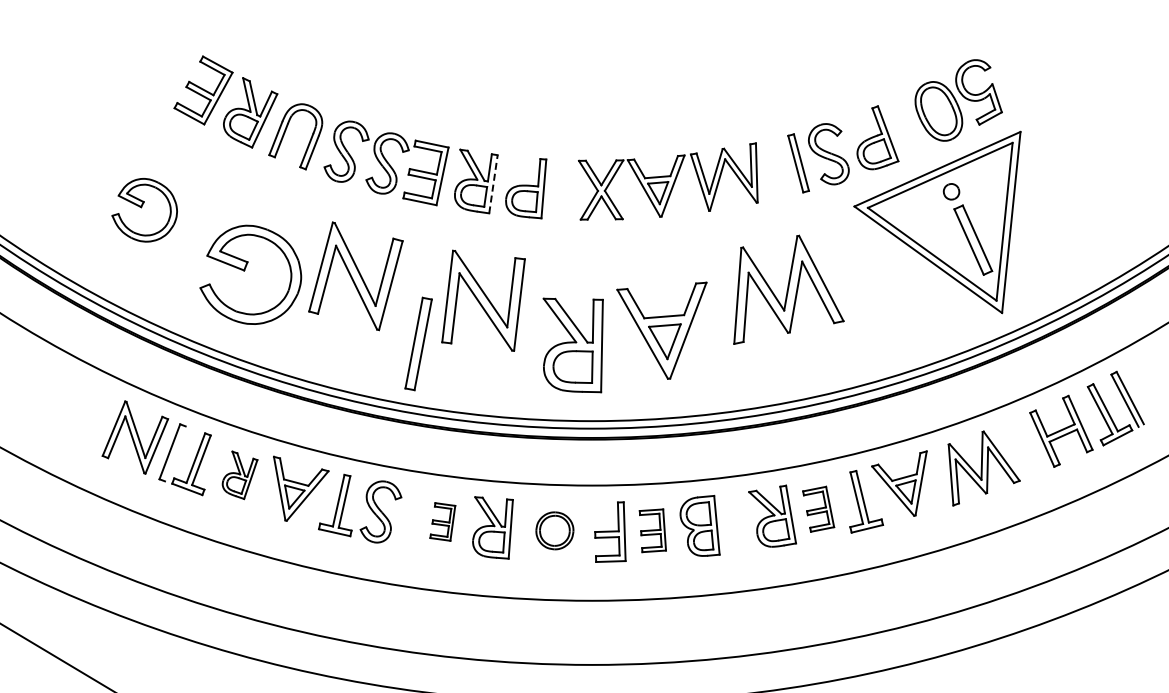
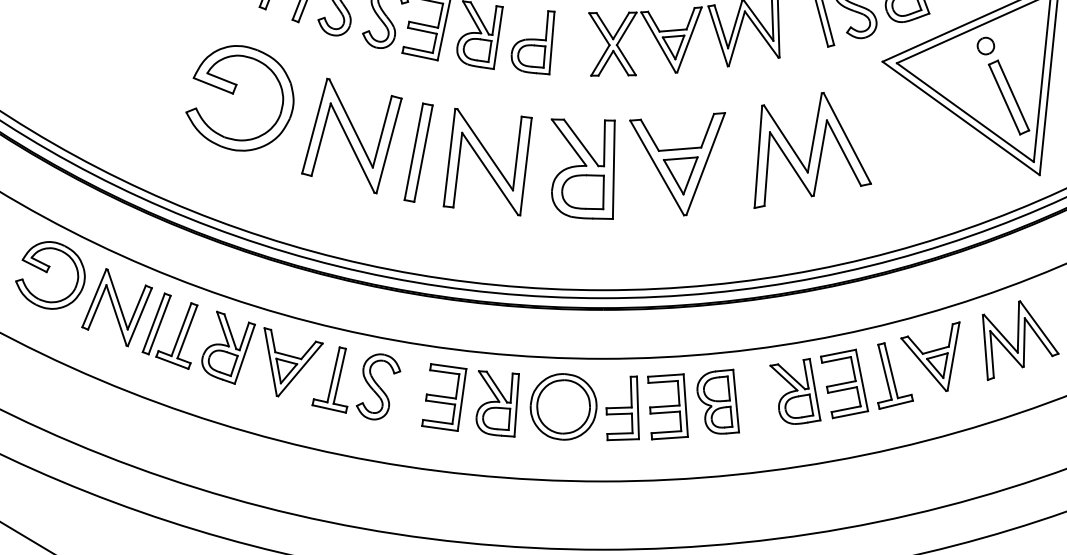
line: (493, 183) -> (498, 37), dashed -> solid
part: (144, 210) -> (50, 275), moved
part: (245, 270) -> (234, 93), moved
part: (661, 330) -> (677, 163), moved
part: (418, 343) -> (418, 152), moved
part: (572, 345) -> (582, 169), moved
line: (175, 453) -> (159, 324), added
part: (239, 475) -> (227, 348), size x1.43
part: (818, 509) -> (844, 384), size x1.43
part: (442, 521) -> (444, 397), size x1.67
part: (554, 530) -> (563, 406), size x1.67
part: (652, 530) -> (667, 406), size x1.43

